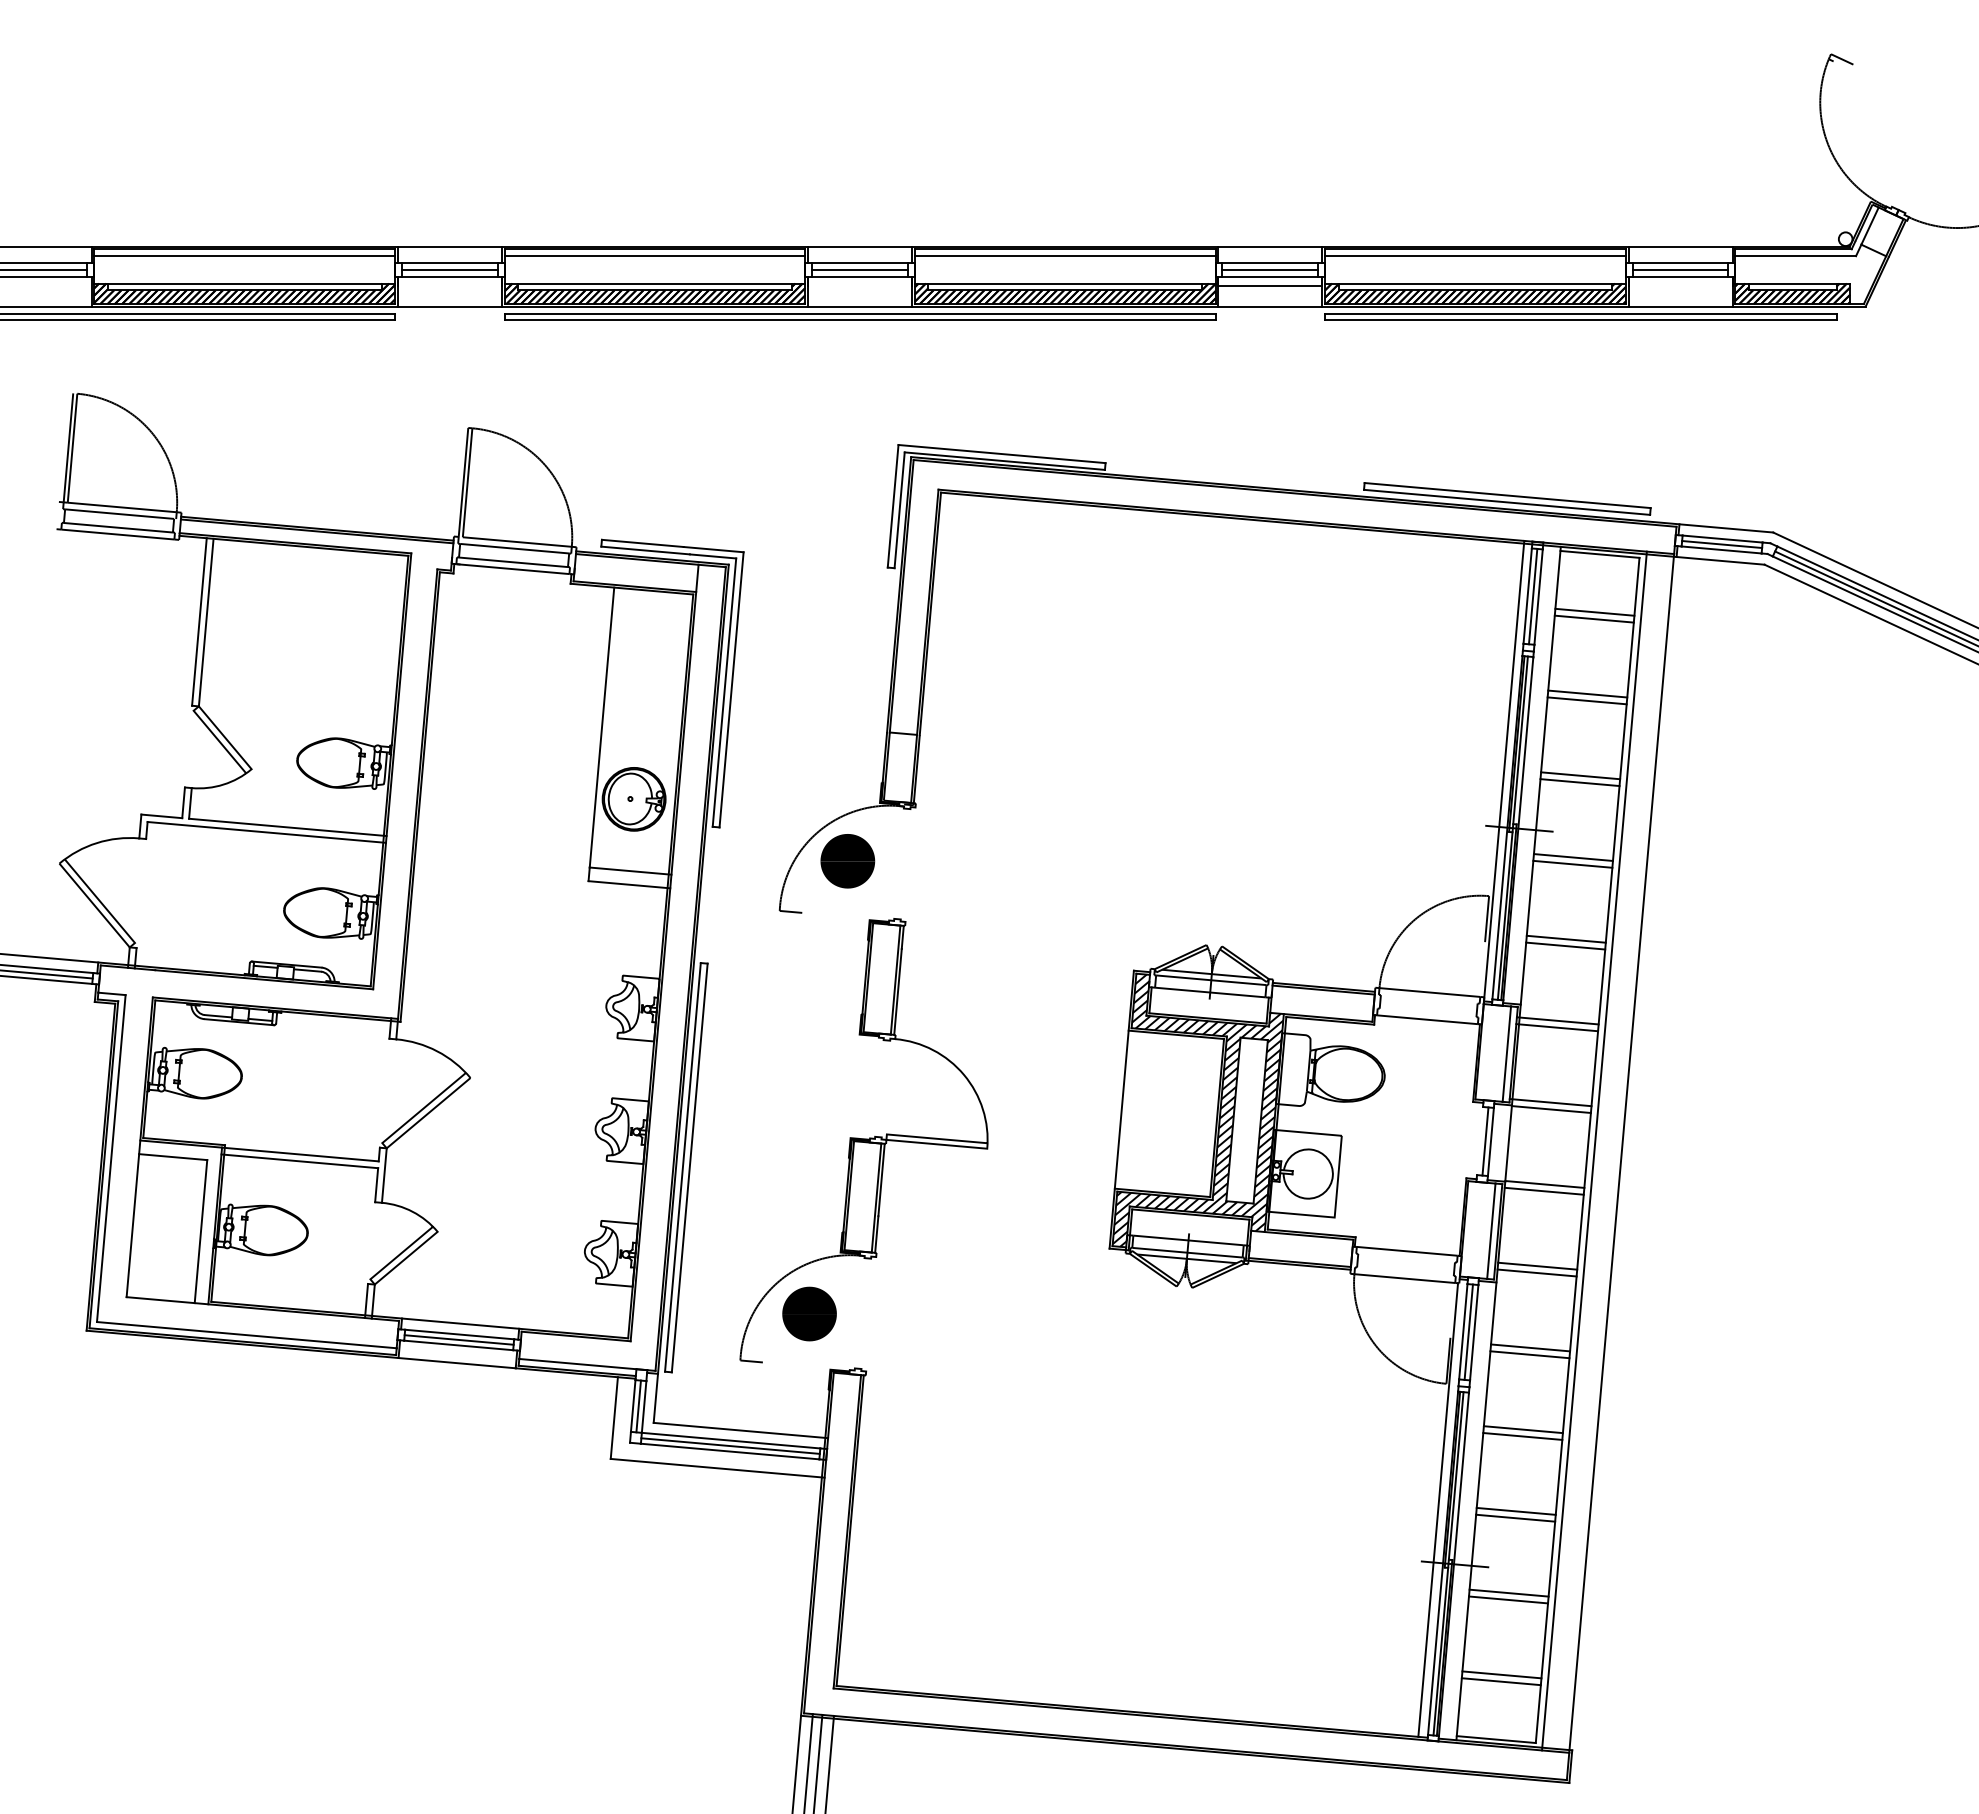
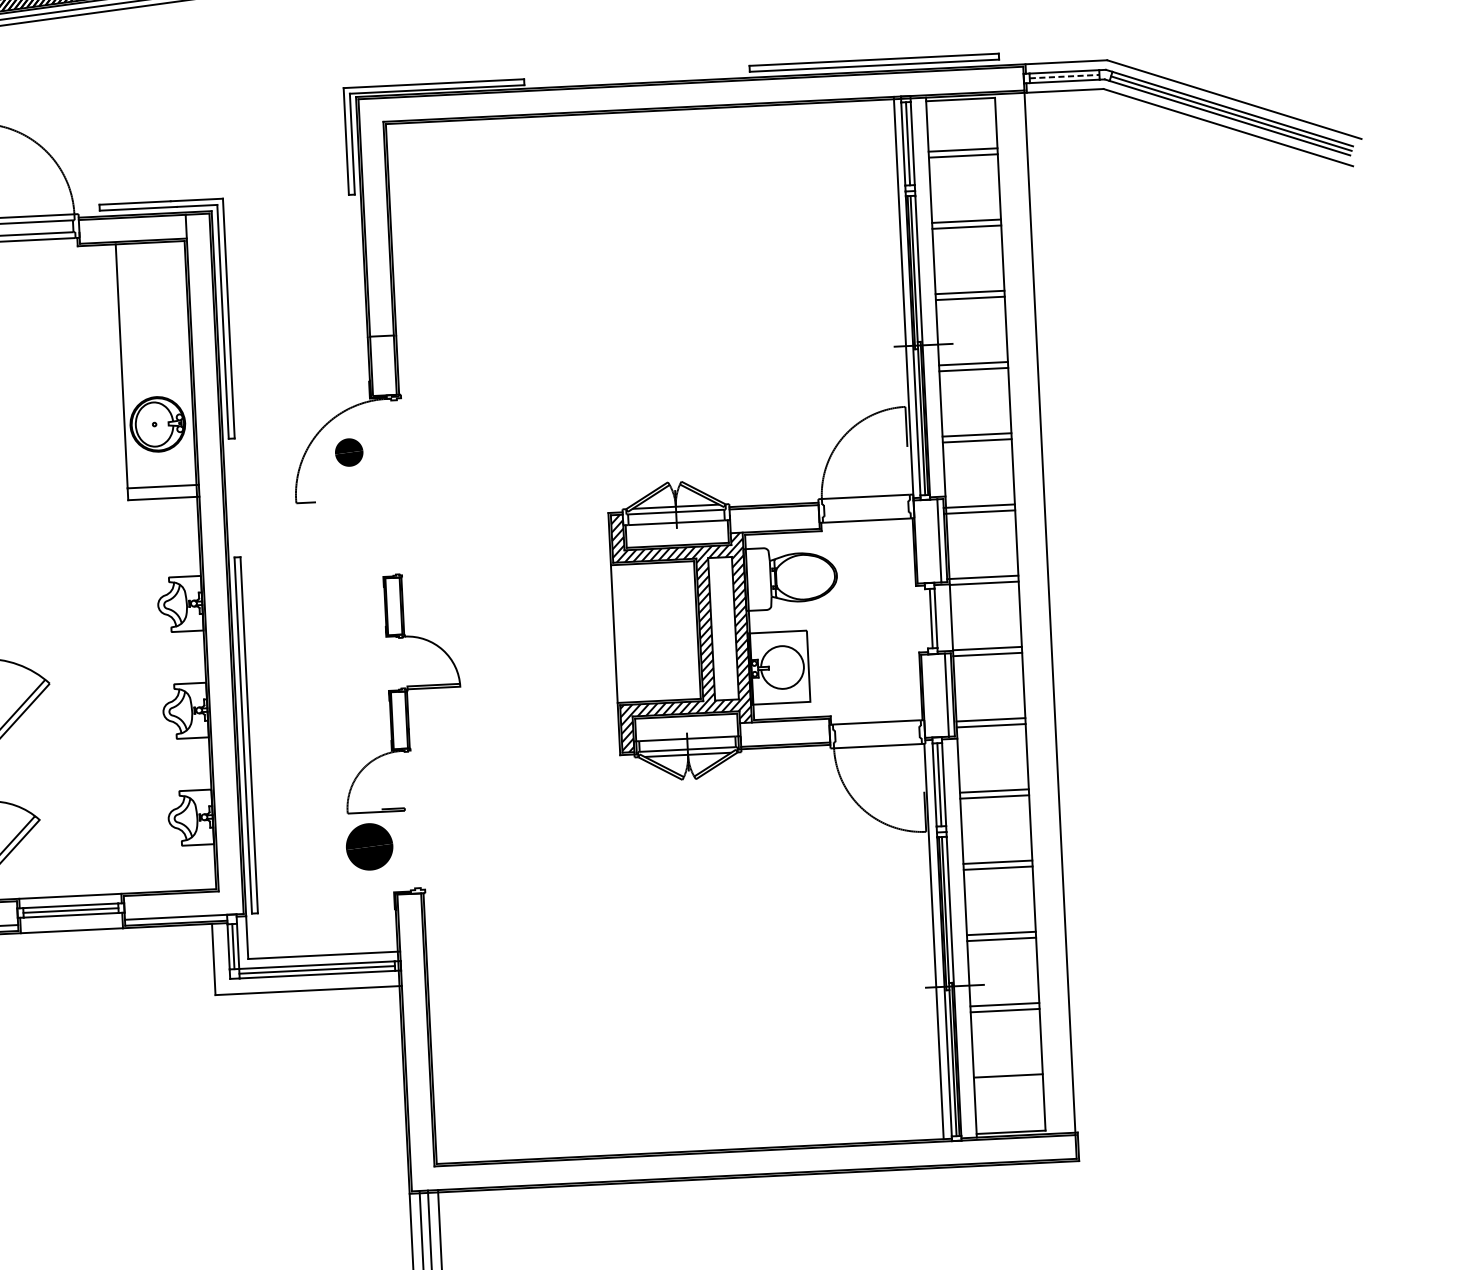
line: (1722, 544) -> (1064, 76), solid -> dashed
part: (847, 861) -> (348, 452), size x0.6
part: (863, 1140) -> (395, 691), size x0.6
line: (1594, 1150) -> (1026, 613), removed
line: (1500, 1681) -> (1007, 1081), removed

